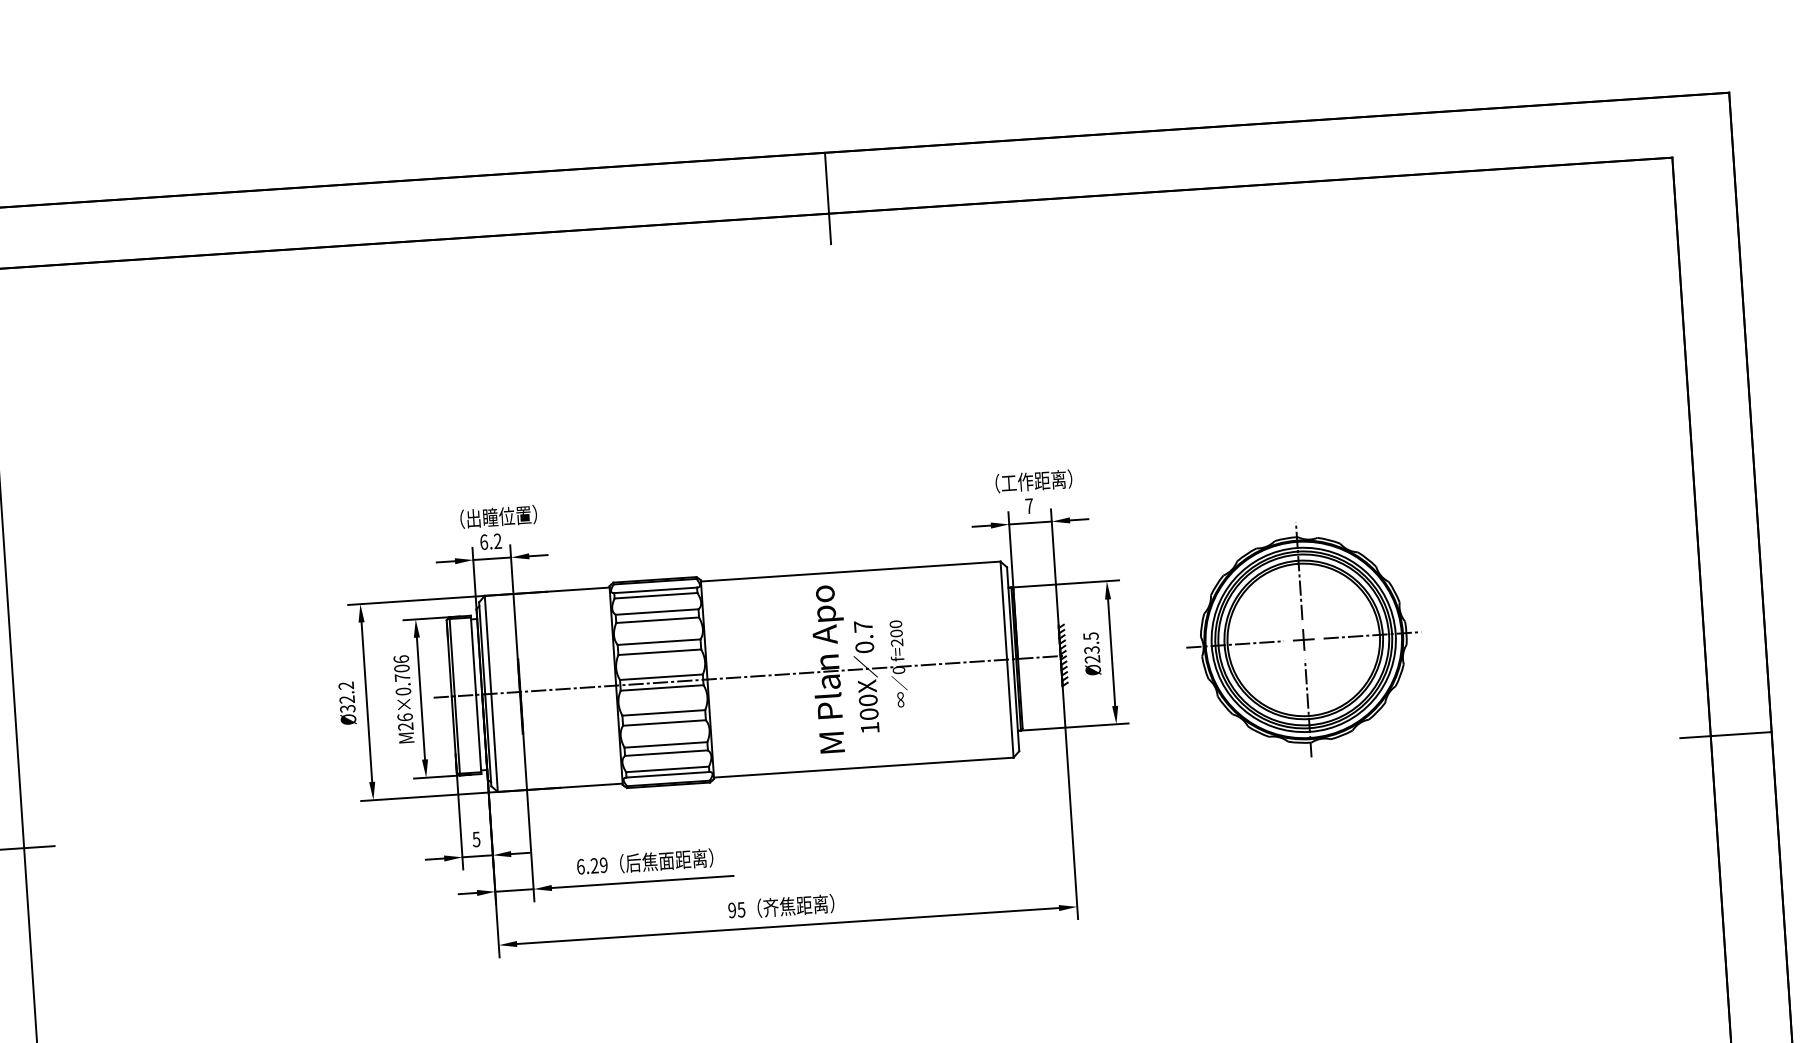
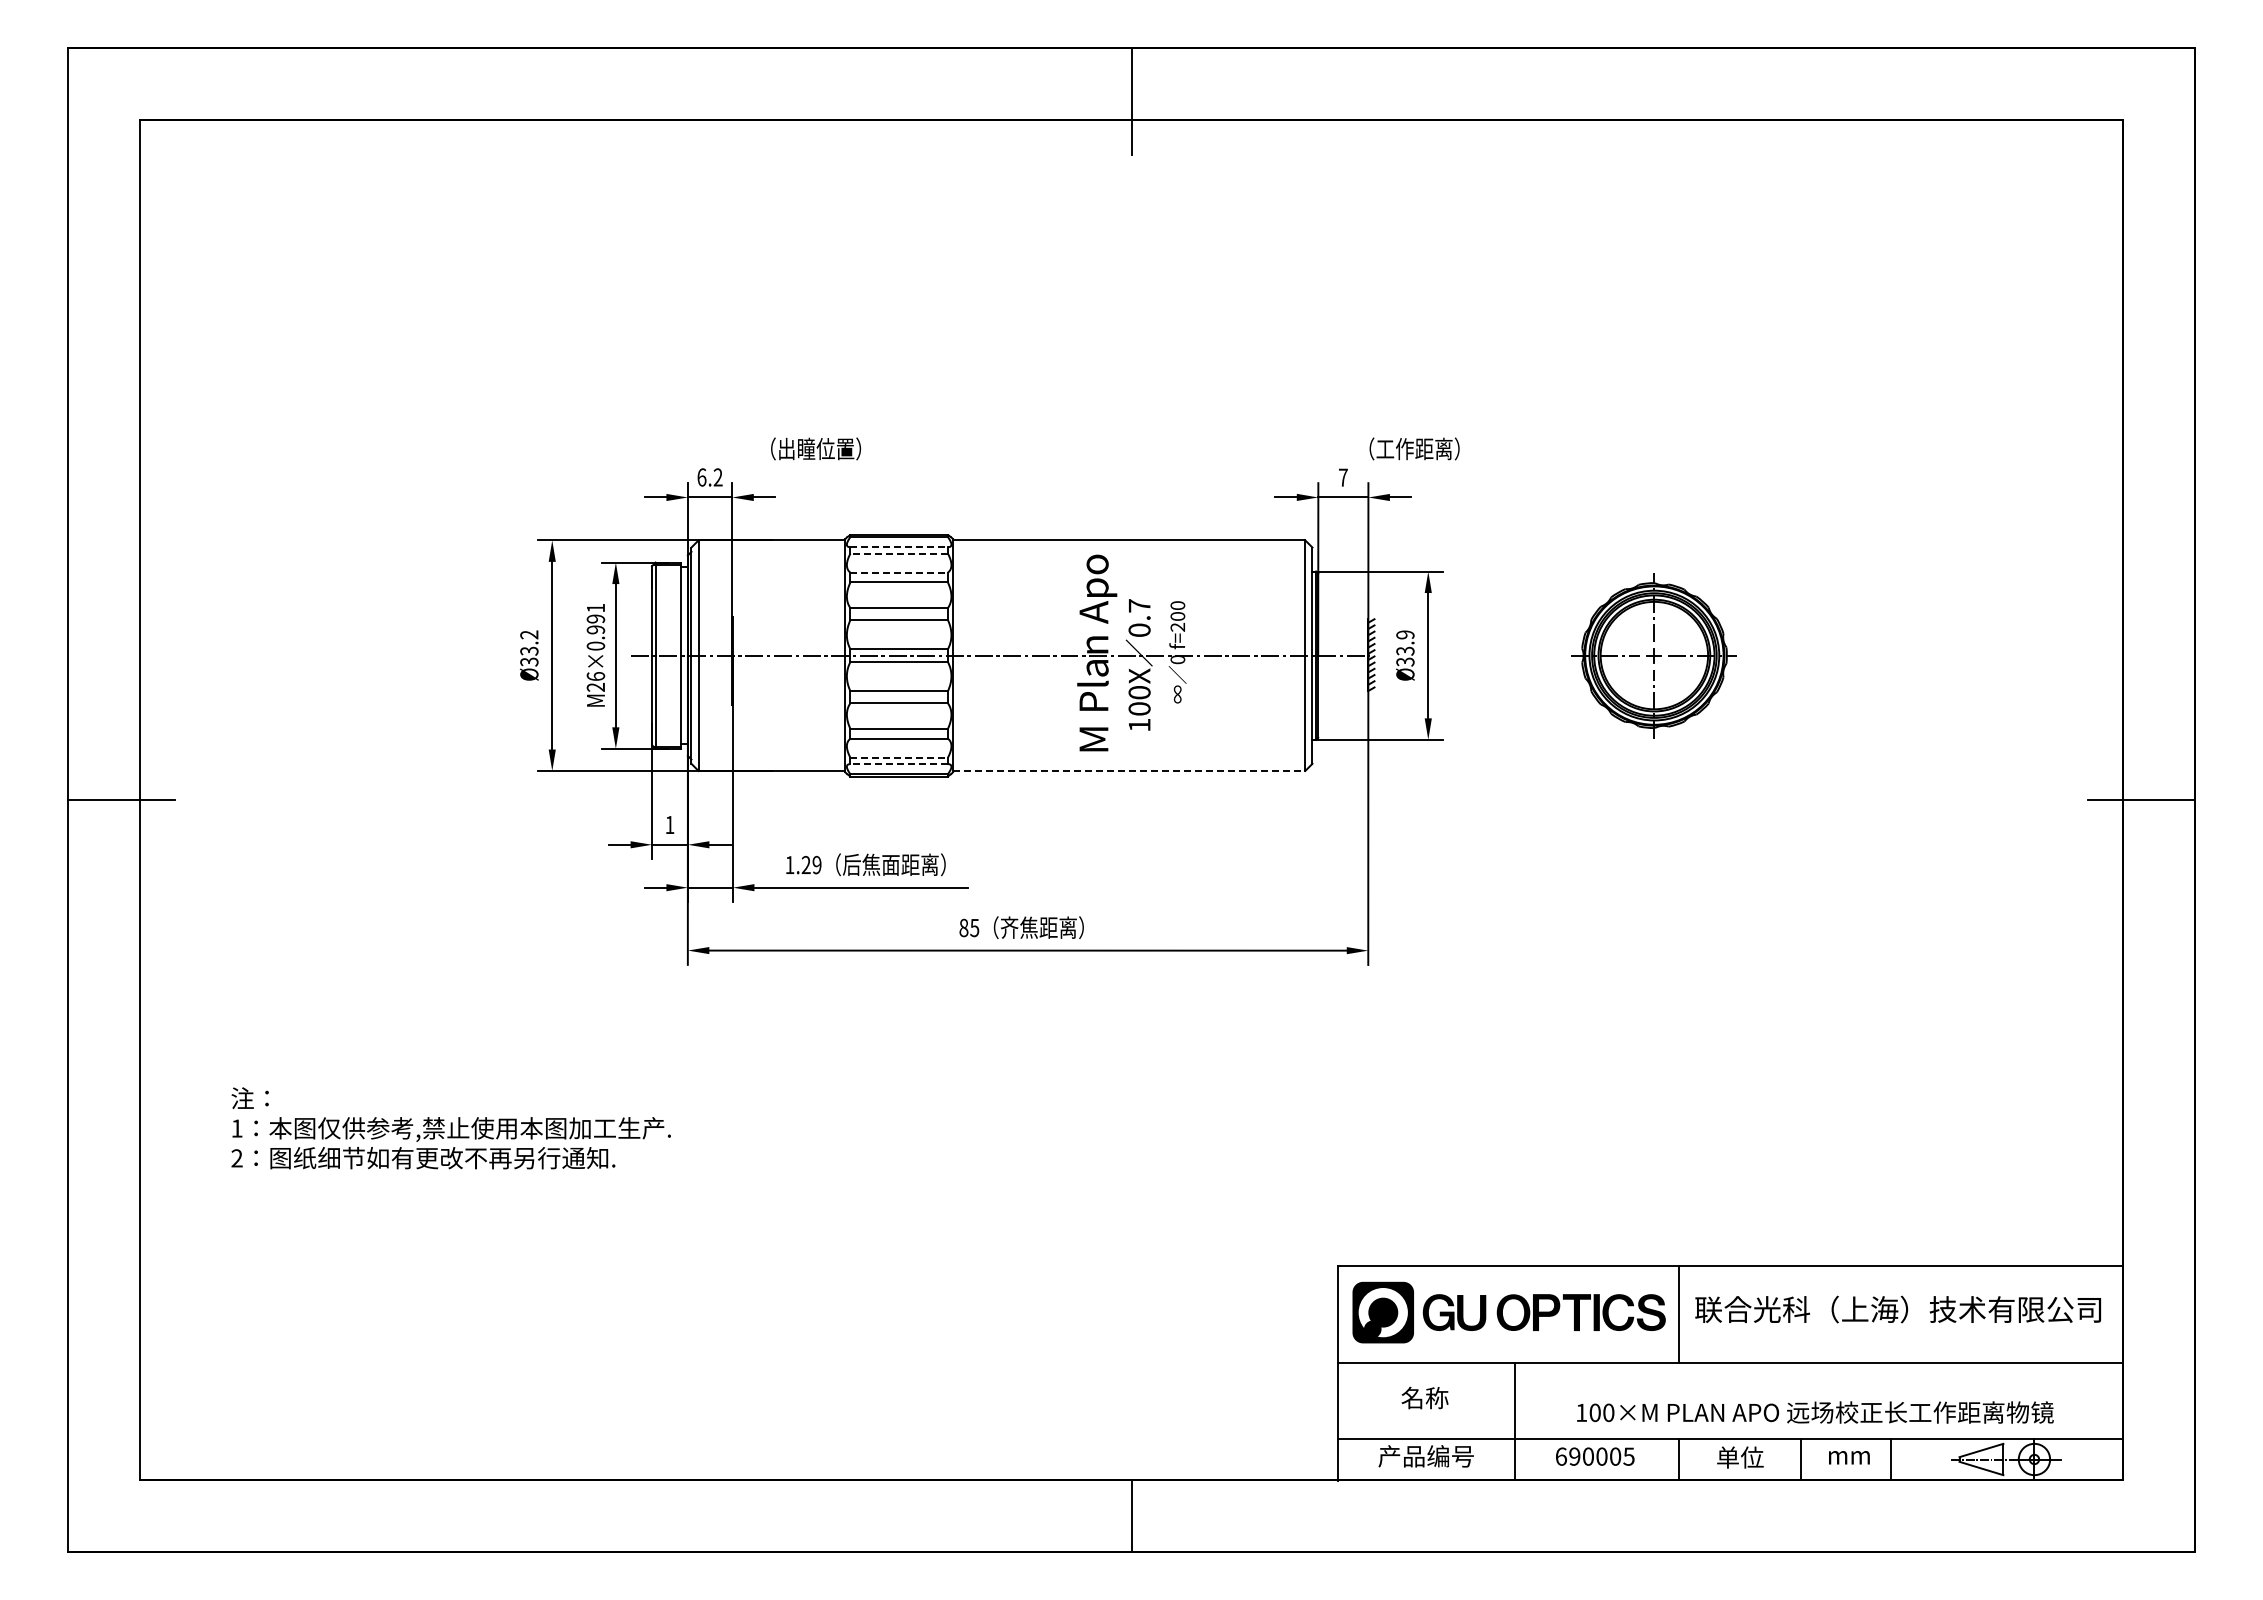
text: (1033, 480) -> (1414, 448), moved
text: (498, 516) -> (815, 448), moved
line: (655, 590) -> (899, 547), solid -> dashed
line: (656, 595) -> (899, 553), solid -> dashed
line: (657, 611) -> (899, 572), solid -> dashed
part: (1303, 639) -> (1654, 655), size x0.6
text: (1091, 647) -> (1405, 648), Ø23.5 -> Ø33.9
text: (401, 668) -> (595, 618), M26×0.706 -> M26×0.991
text: (347, 699) -> (529, 650), Ø32.2 -> Ø33.2
line: (864, 767) -> (1129, 770), solid -> dashed
line: (667, 769) -> (899, 757), solid -> dashed
line: (668, 775) -> (899, 764), solid -> dashed
text: (476, 839) -> (669, 825), 5 -> 1
text: (580, 866) -> (789, 864), 6.29 -> 1.29
text: (731, 910) -> (963, 928), 95 -> 85

